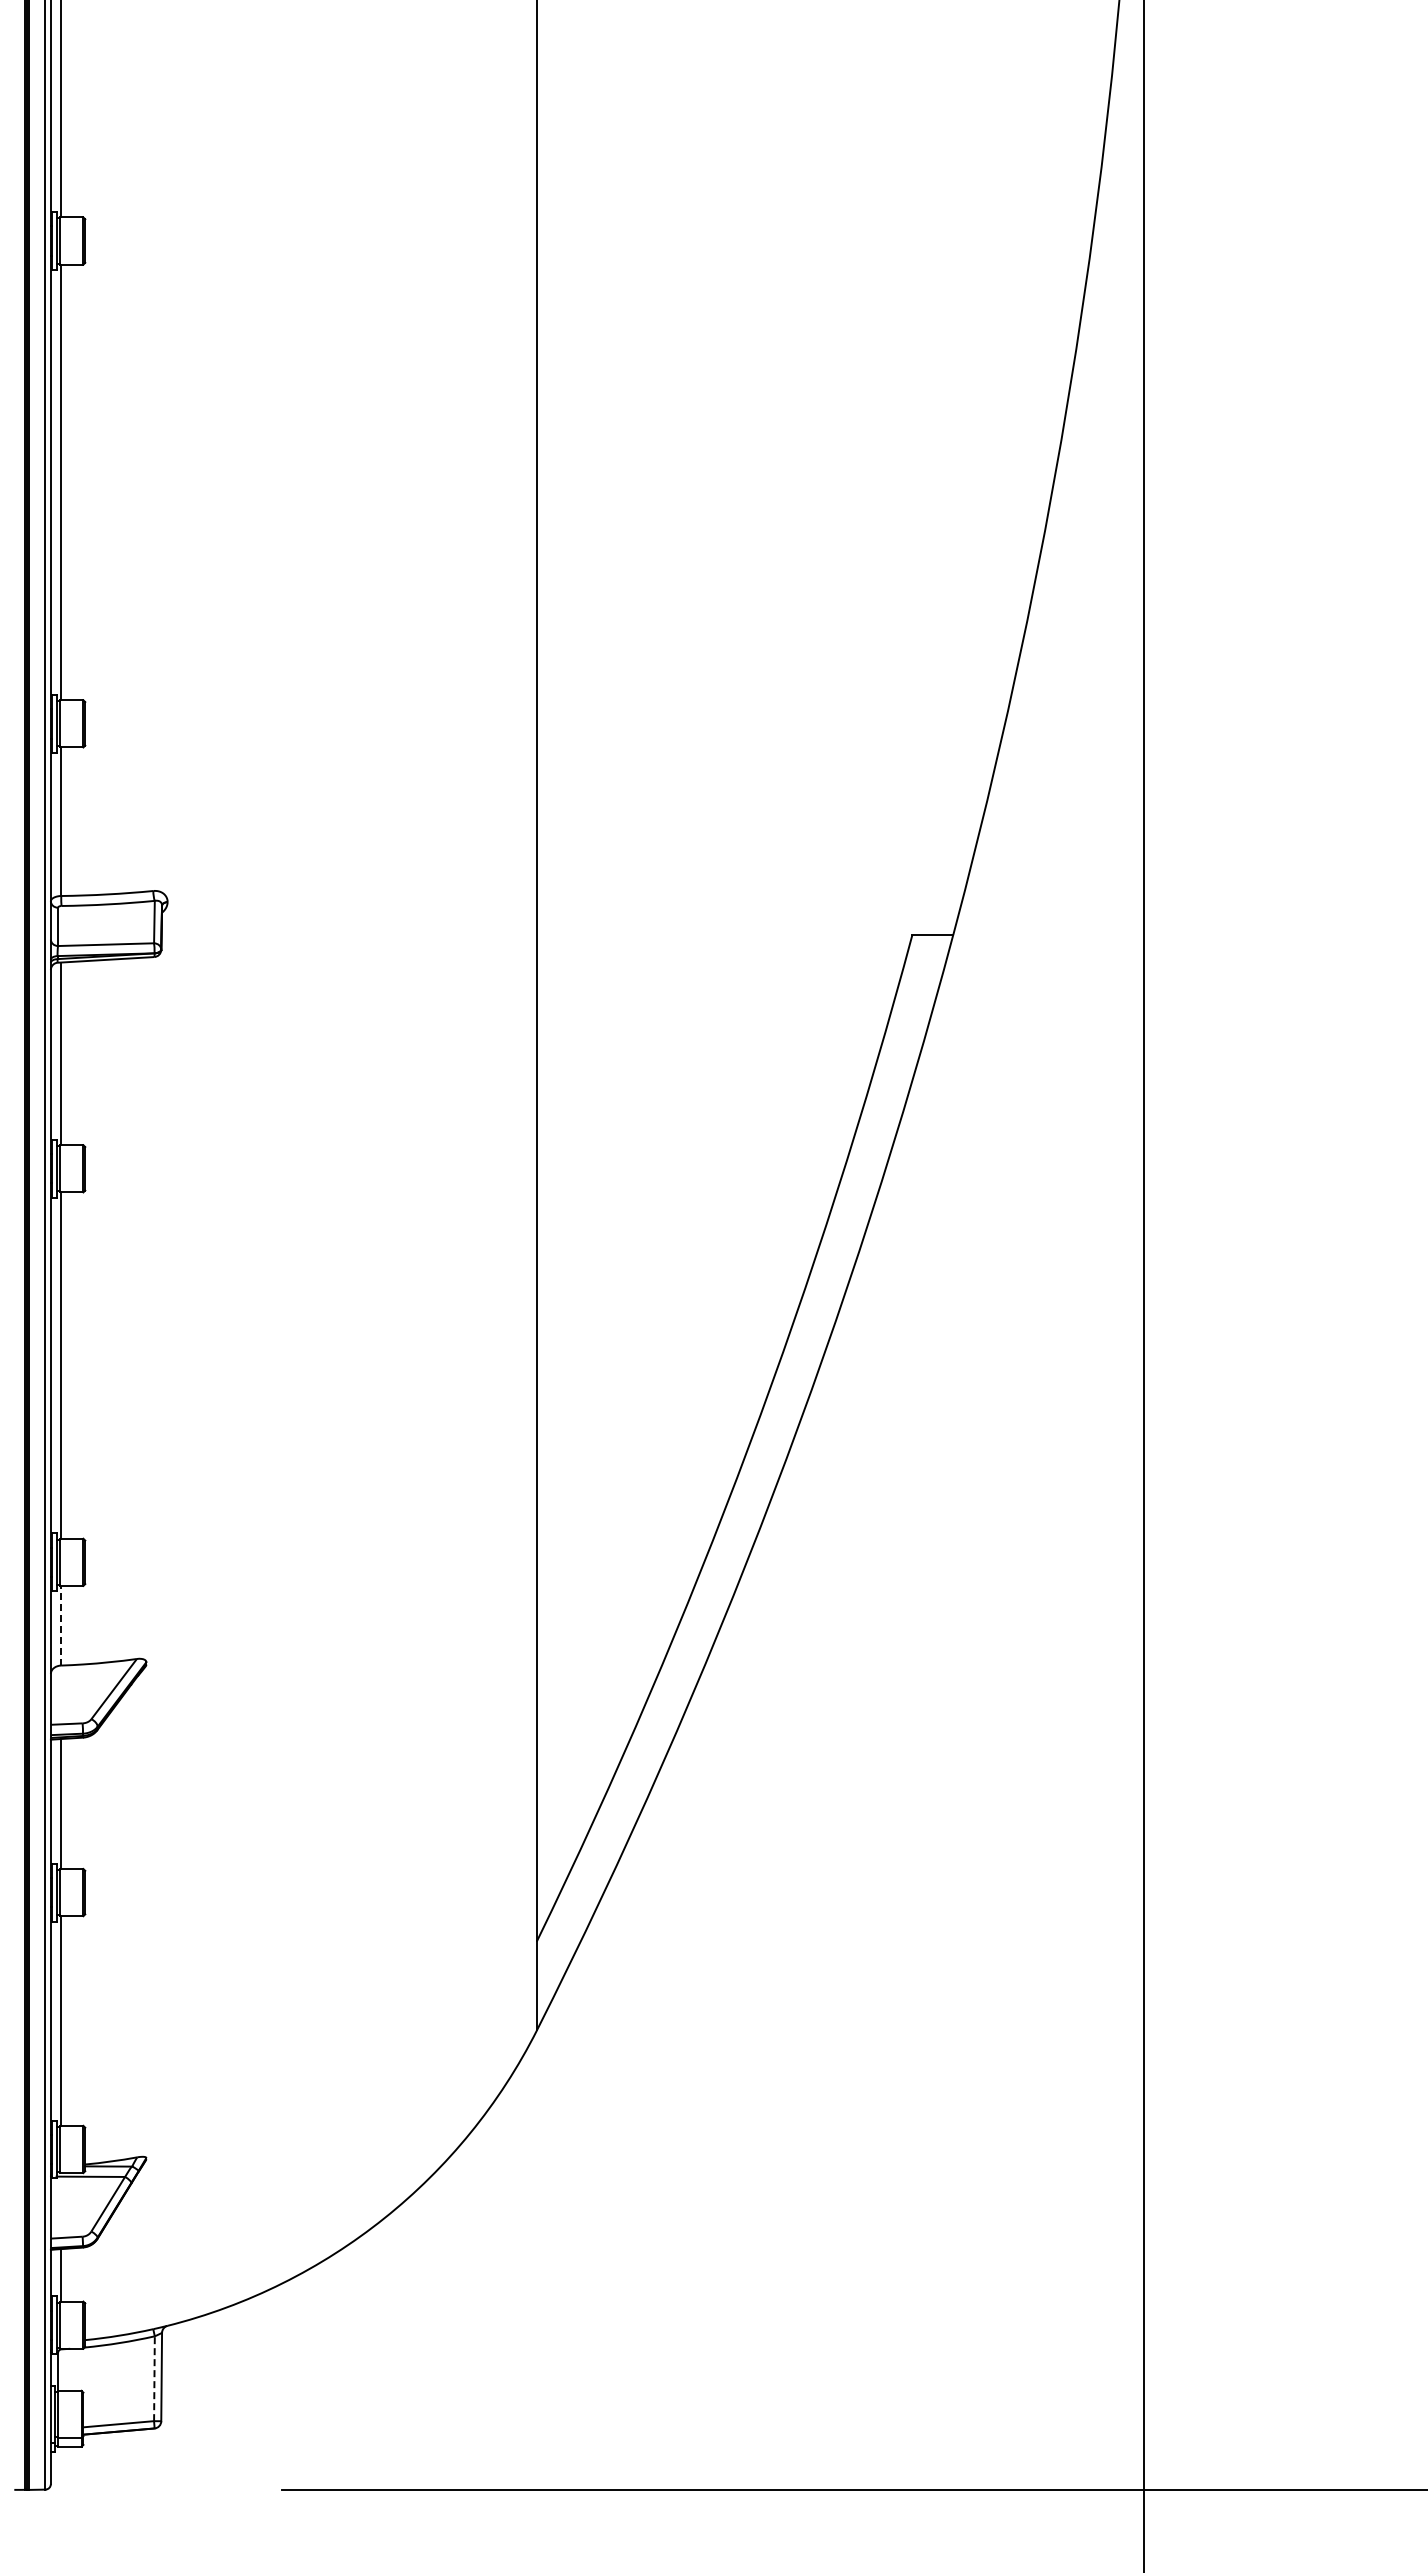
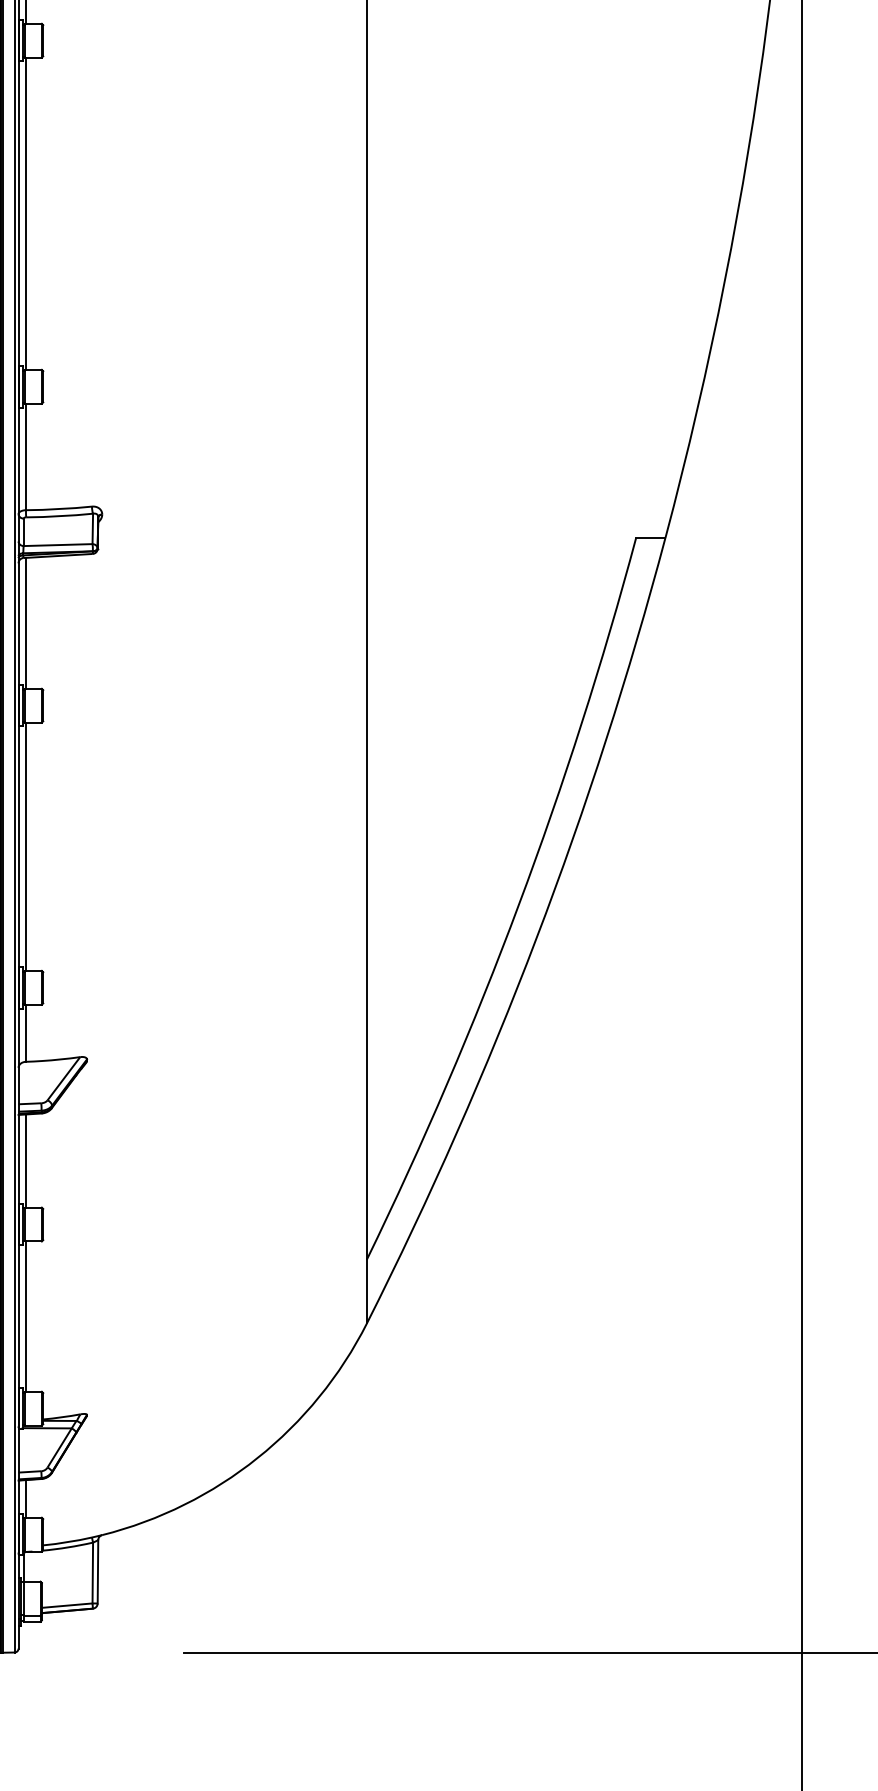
line: (61, 1625) -> (26, 1033), dashed -> solid
line: (154, 2378) -> (92, 1572), dashed -> solid

